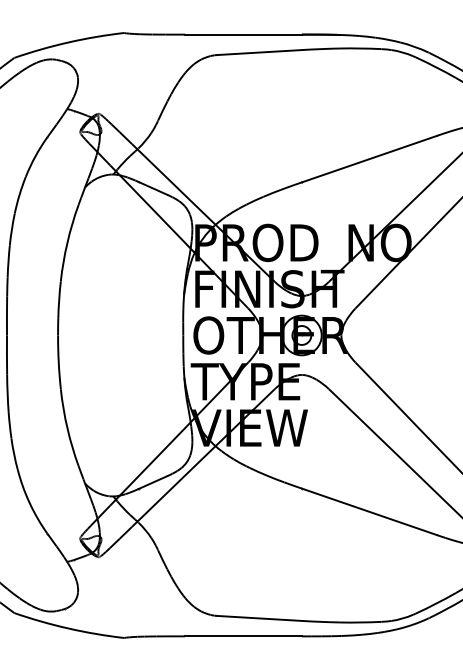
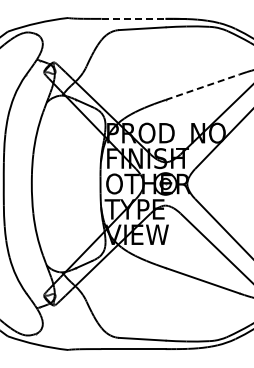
line: (245, 33) -> (134, 18), solid -> dashed
line: (370, 159) -> (203, 87), solid -> dashed

